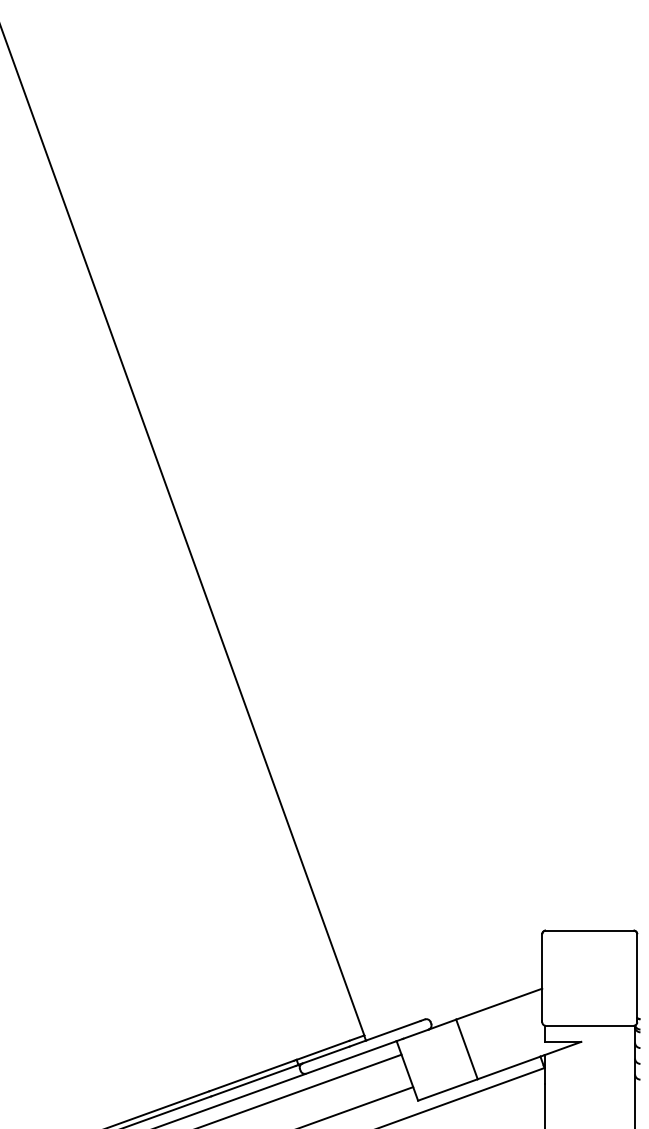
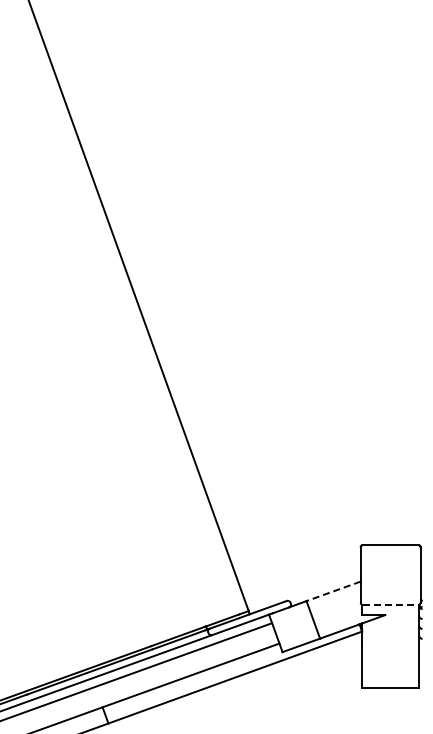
line: (499, 1004) -> (333, 591), solid -> dashed
line: (589, 1026) -> (390, 605), solid -> dashed

